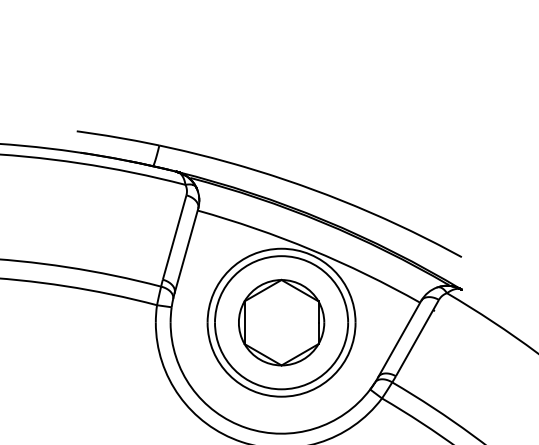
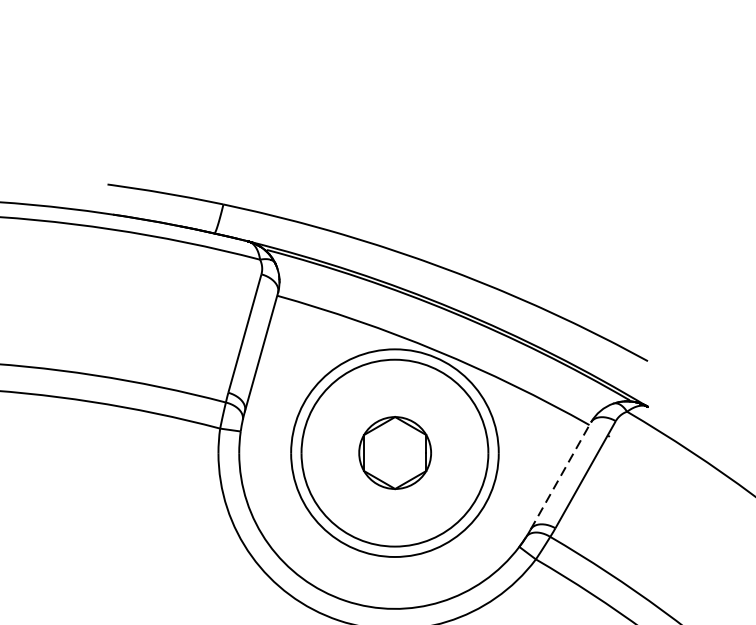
part: (281, 322) -> (394, 452), size x0.6
line: (399, 339) -> (560, 476), solid -> dashed

